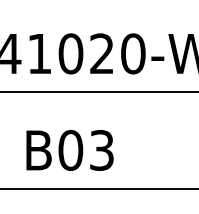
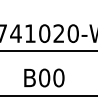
text: (101, 149) -> (58, 77), B03 -> B00

